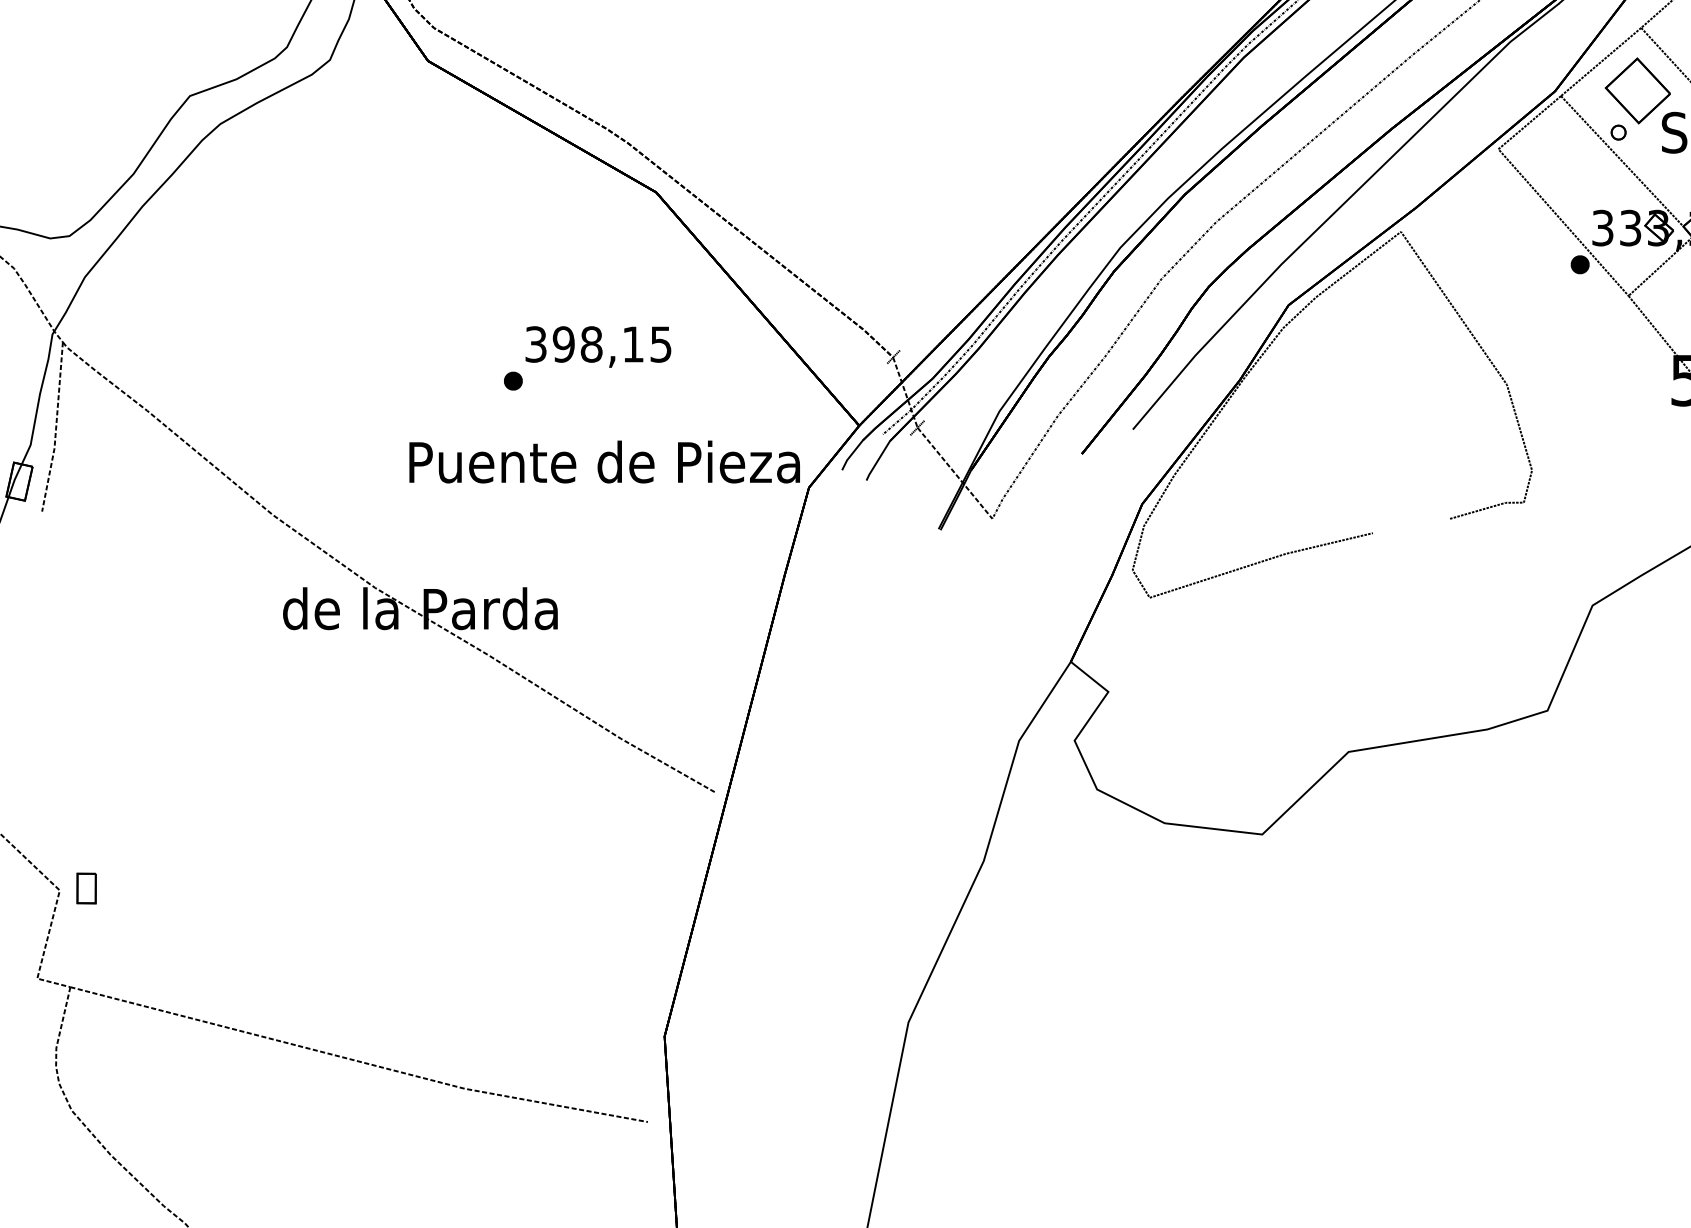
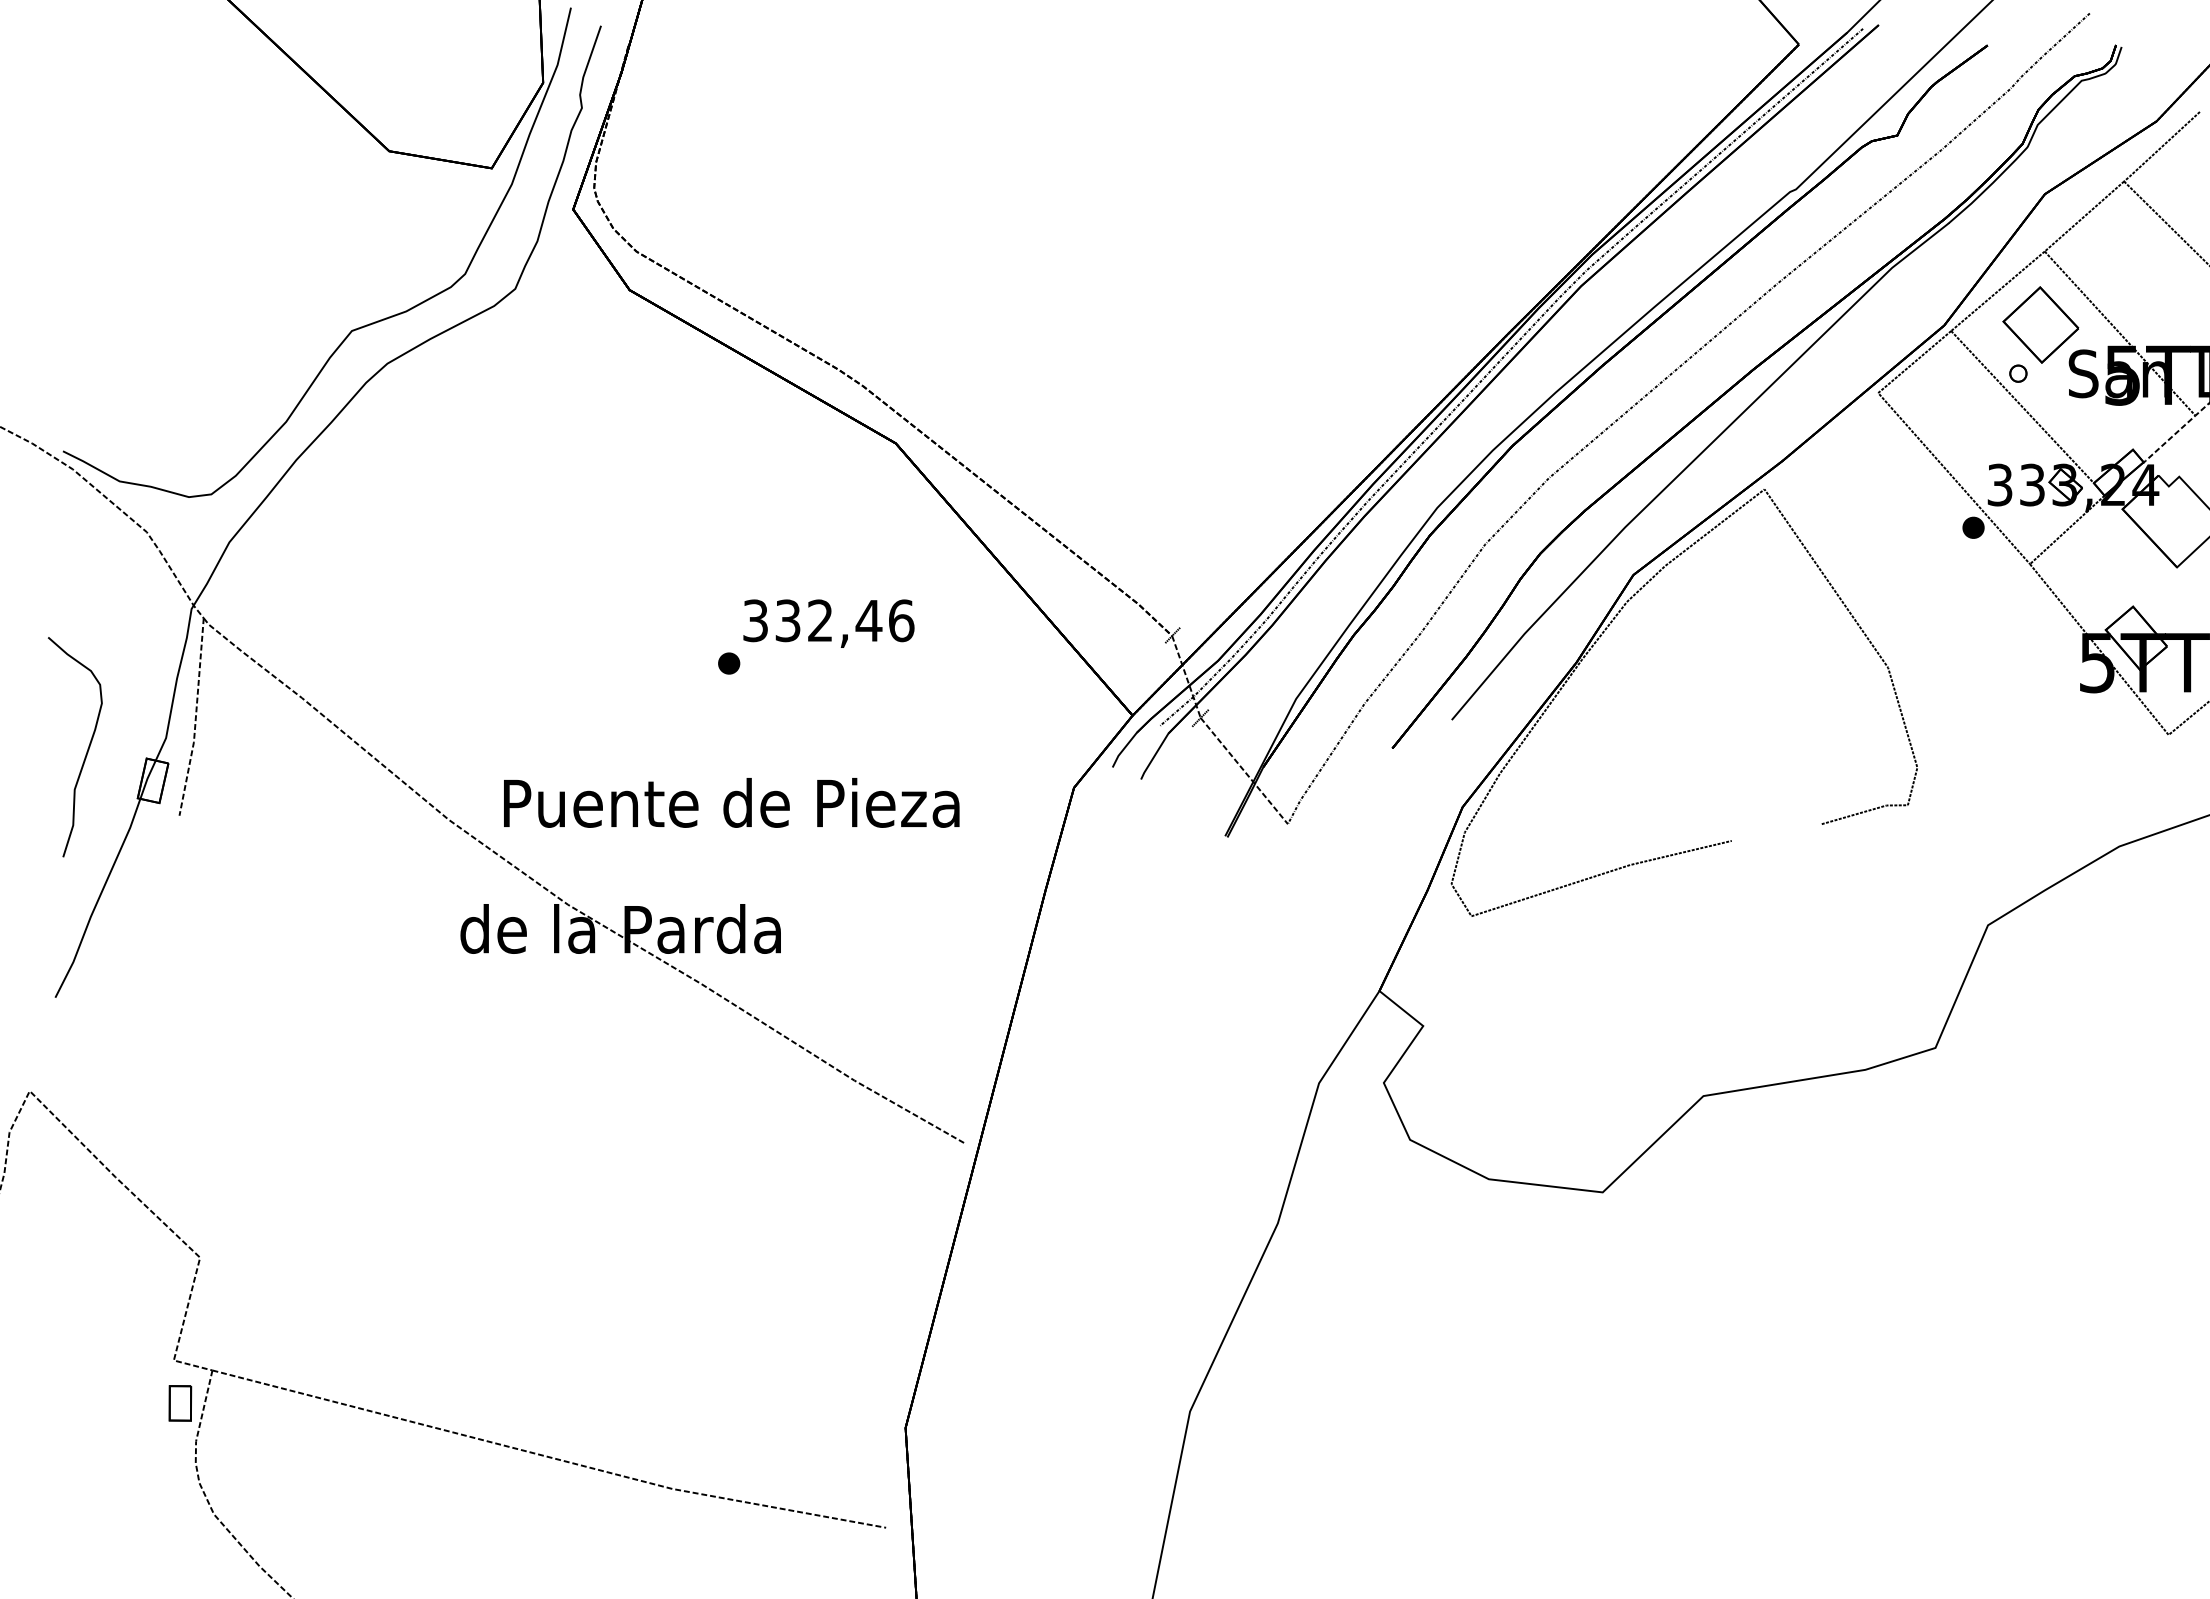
text: (612, 344) -> (844, 620), 398,15 -> 332,46
text: (604, 461) -> (731, 802), moved
part: (86, 888) -> (180, 1403), moved

